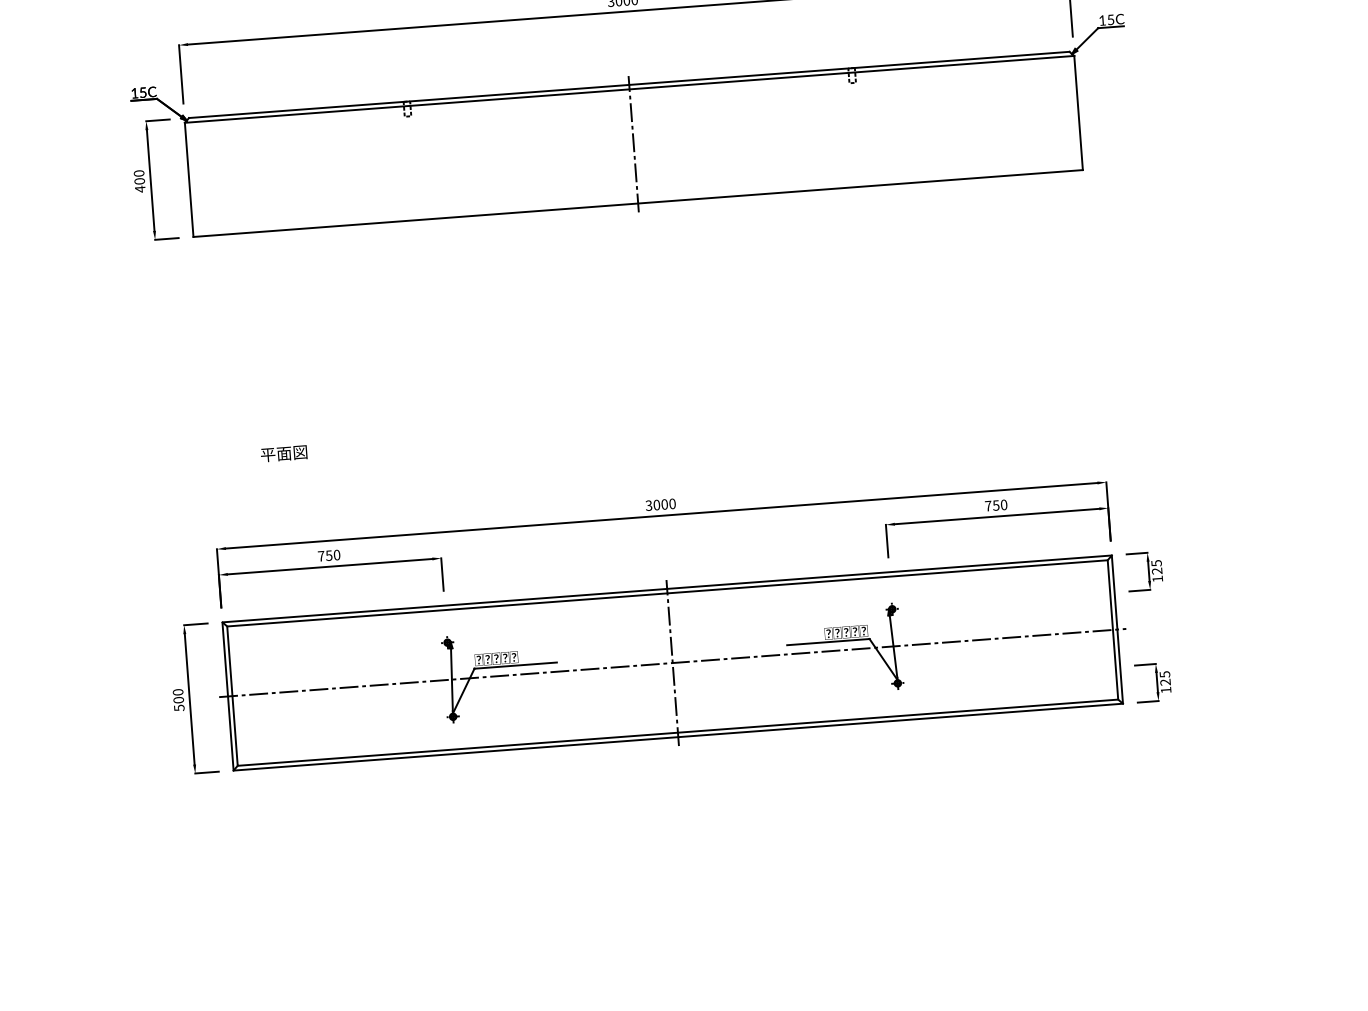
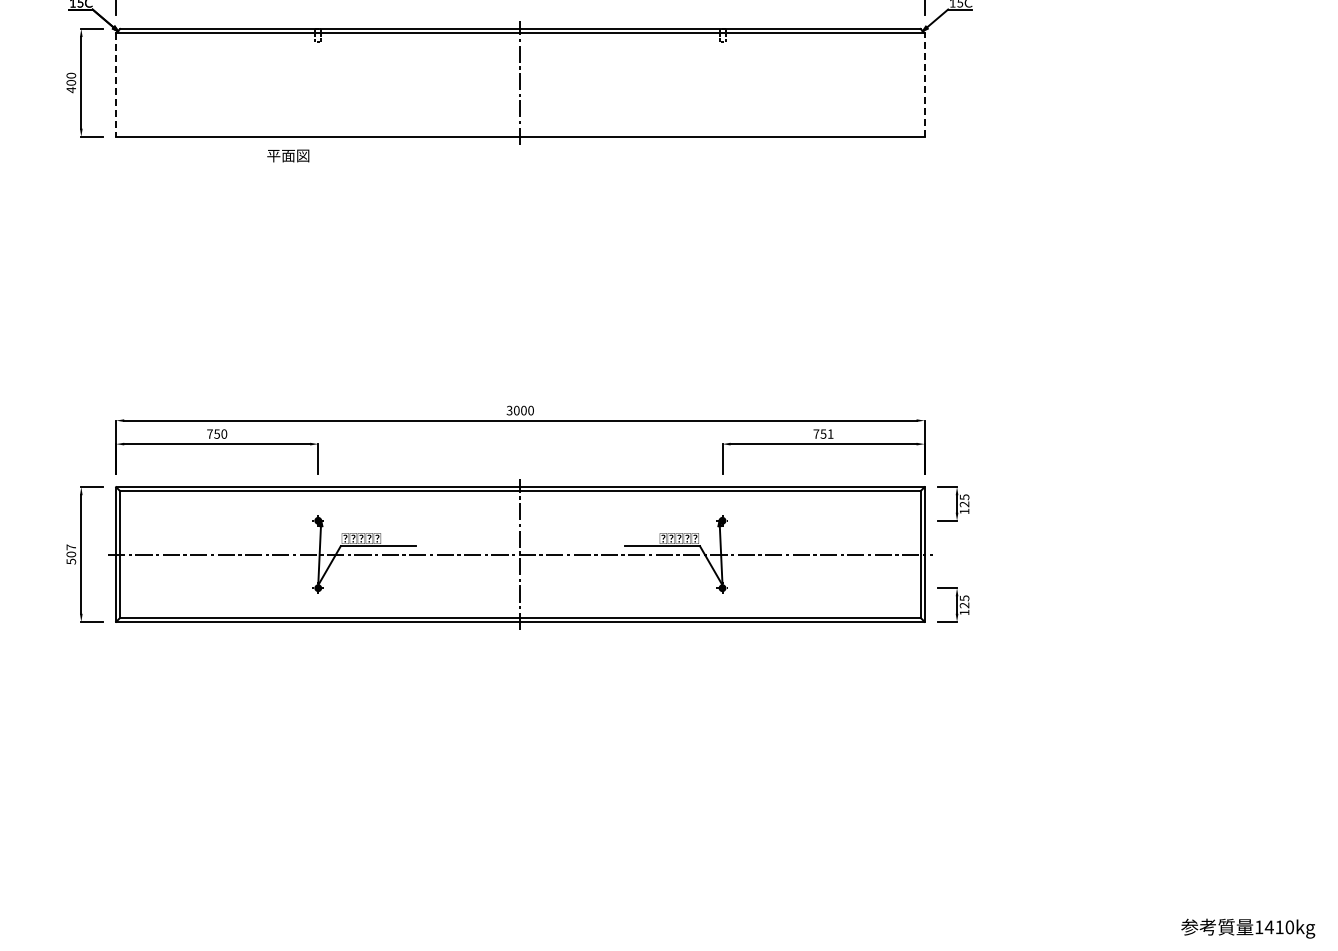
line: (1078, 112) -> (924, 84), solid -> dashed
line: (189, 179) -> (116, 84), solid -> dashed
text: (284, 453) -> (288, 155), moved
text: (1003, 504) -> (830, 433), 750 -> 751
text: (178, 692) -> (71, 547), 500 -> 507

